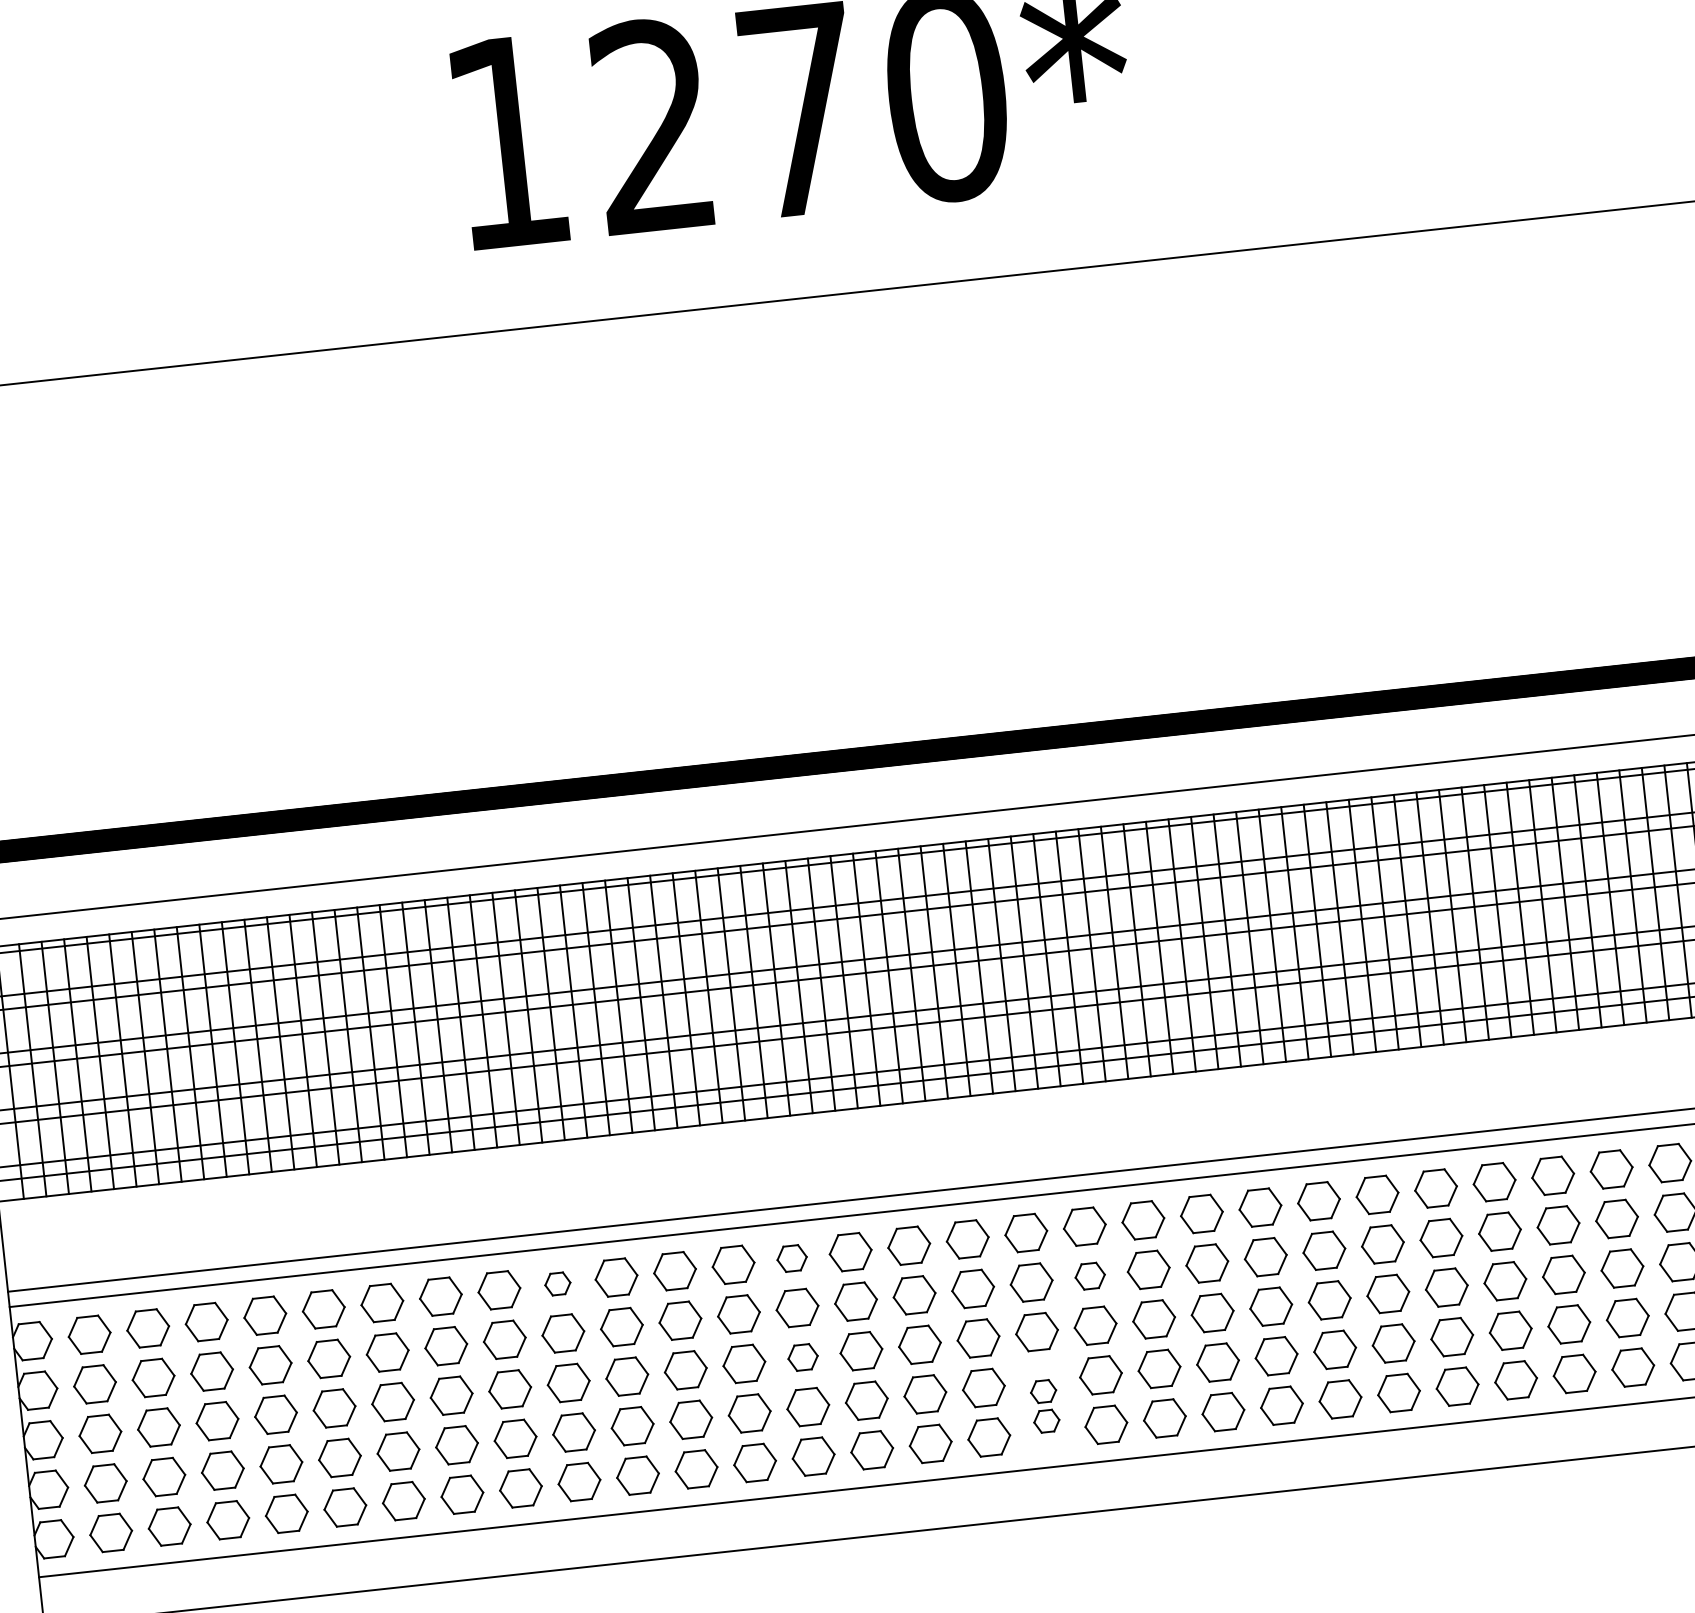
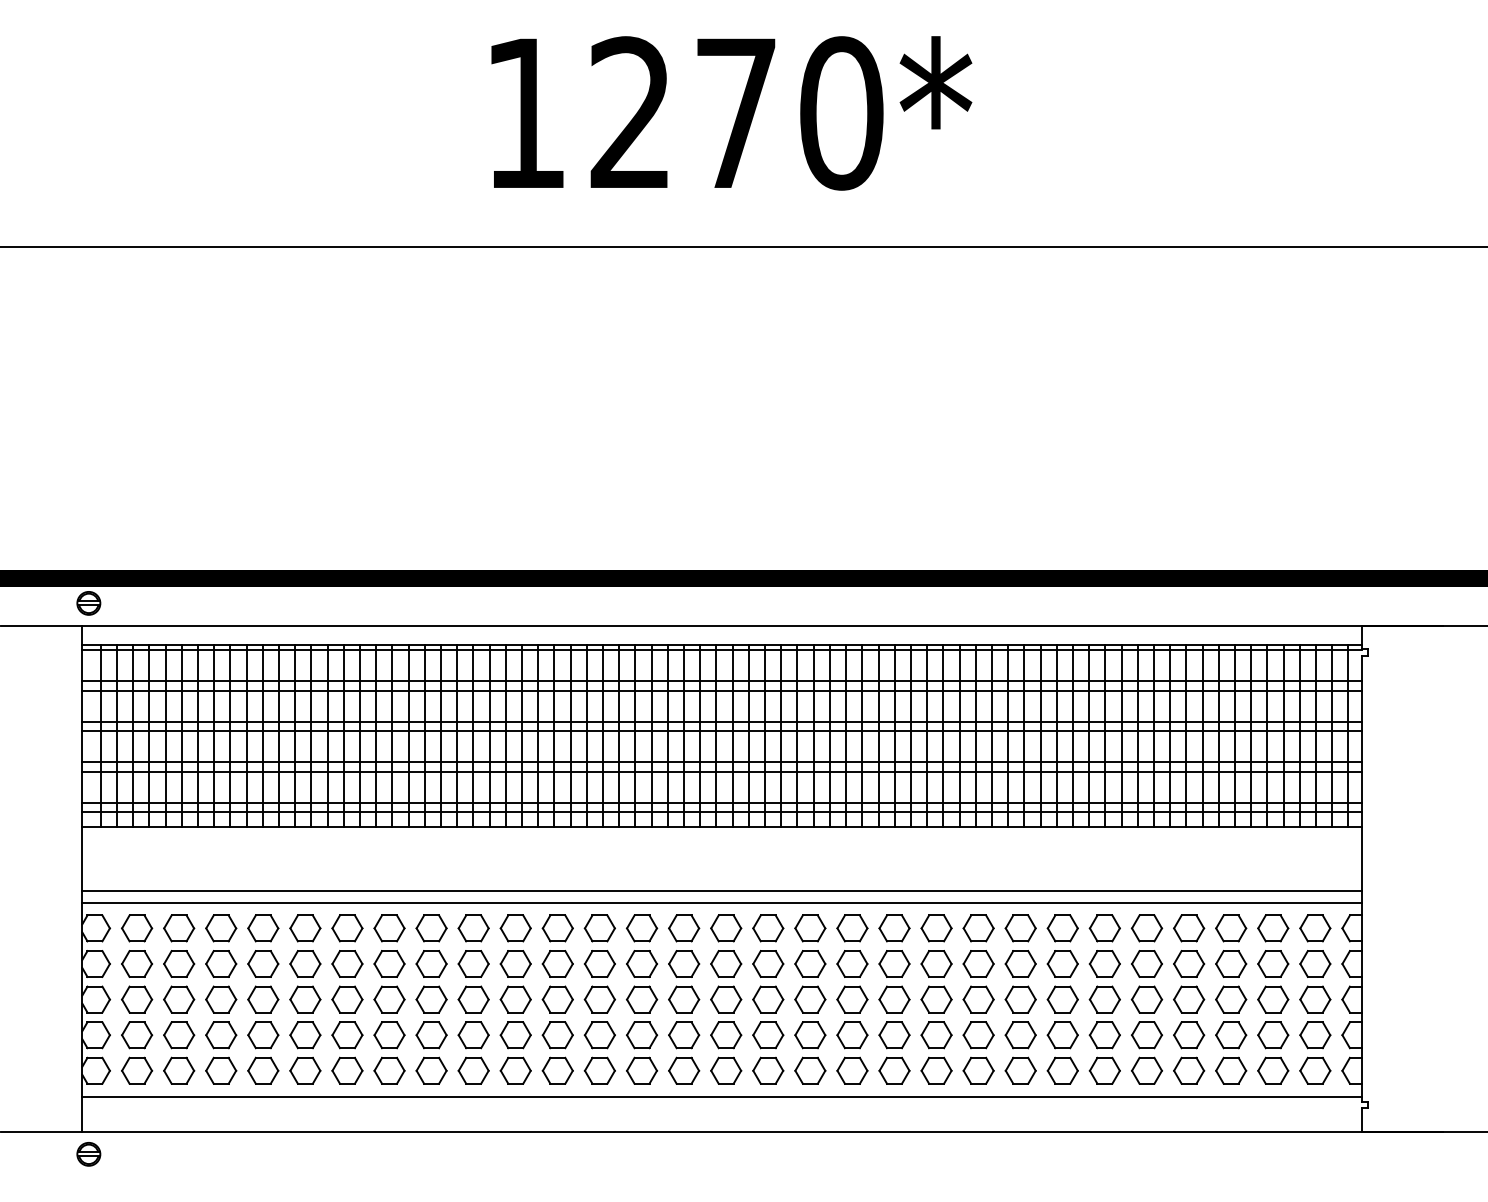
part: (791, 1258) -> (641, 928), size x1.43
part: (1090, 1275) -> (852, 963), size x1.43
part: (557, 1284) -> (473, 928), size x1.67
part: (803, 1357) -> (642, 999), size x1.43
part: (1045, 1405) -> (810, 1052), size x1.67

